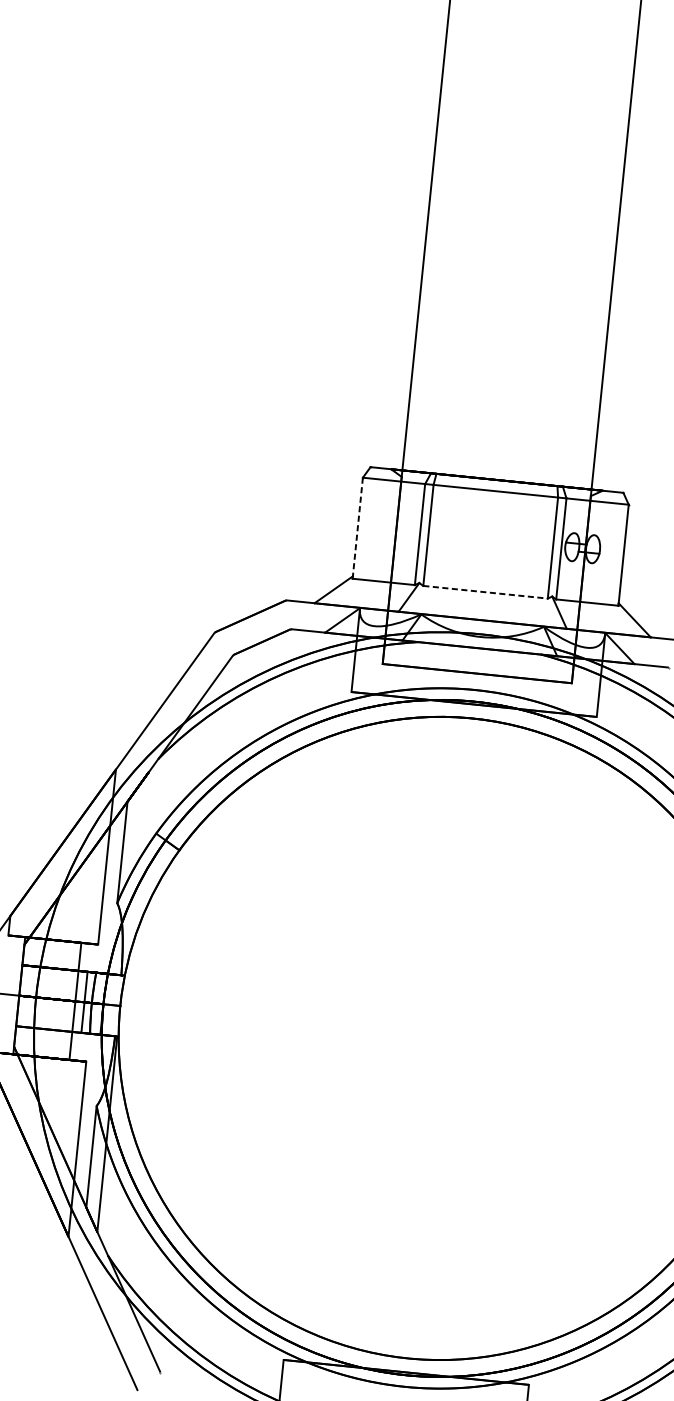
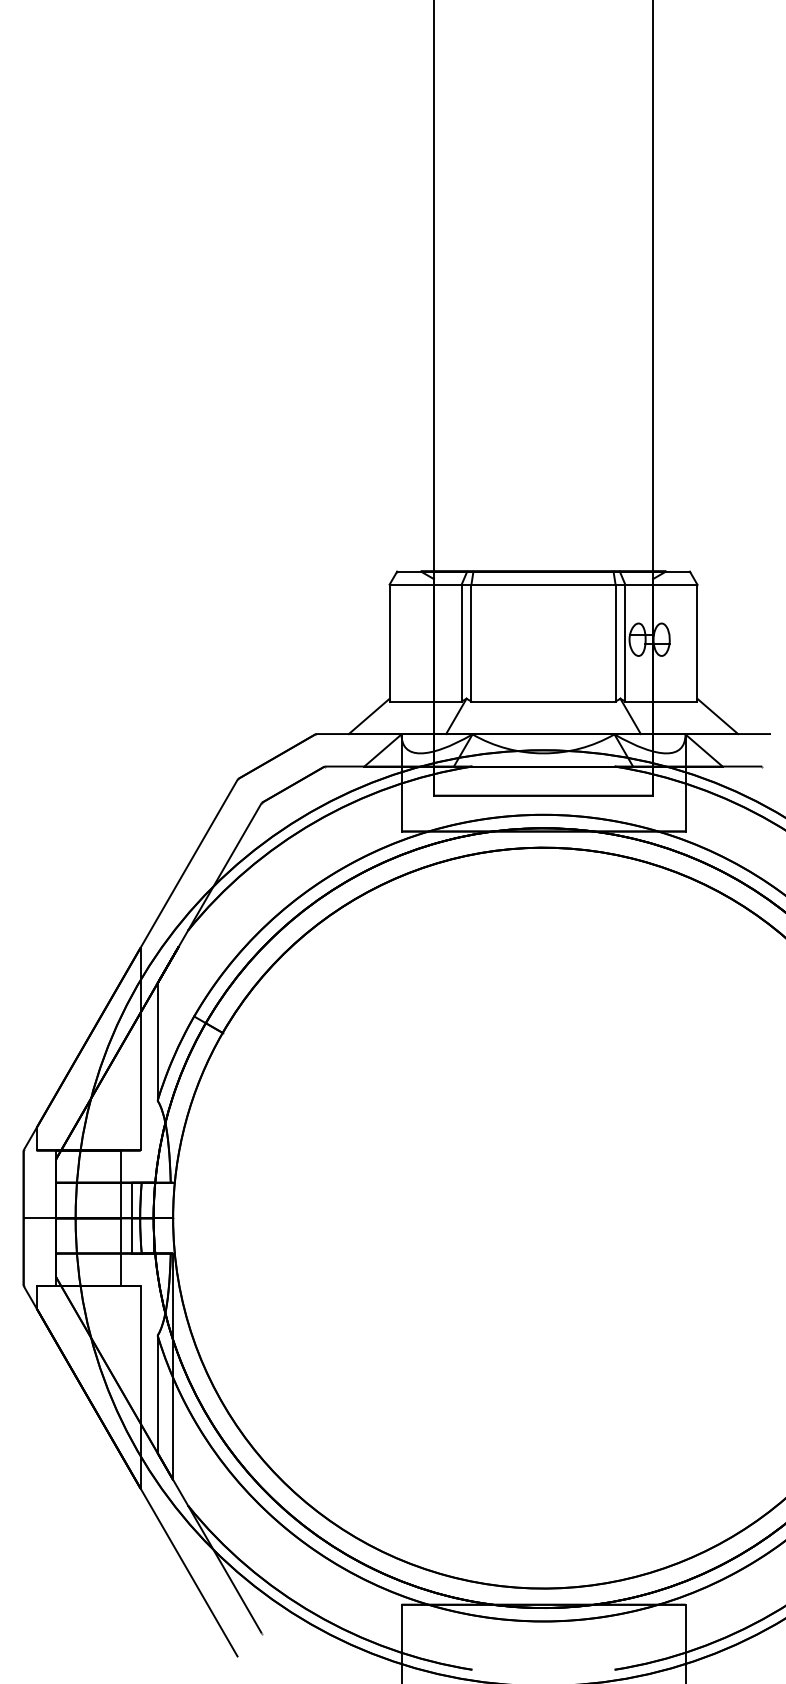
line: (357, 527) -> (389, 642), dashed -> solid
line: (486, 592) -> (544, 701), dashed -> solid

